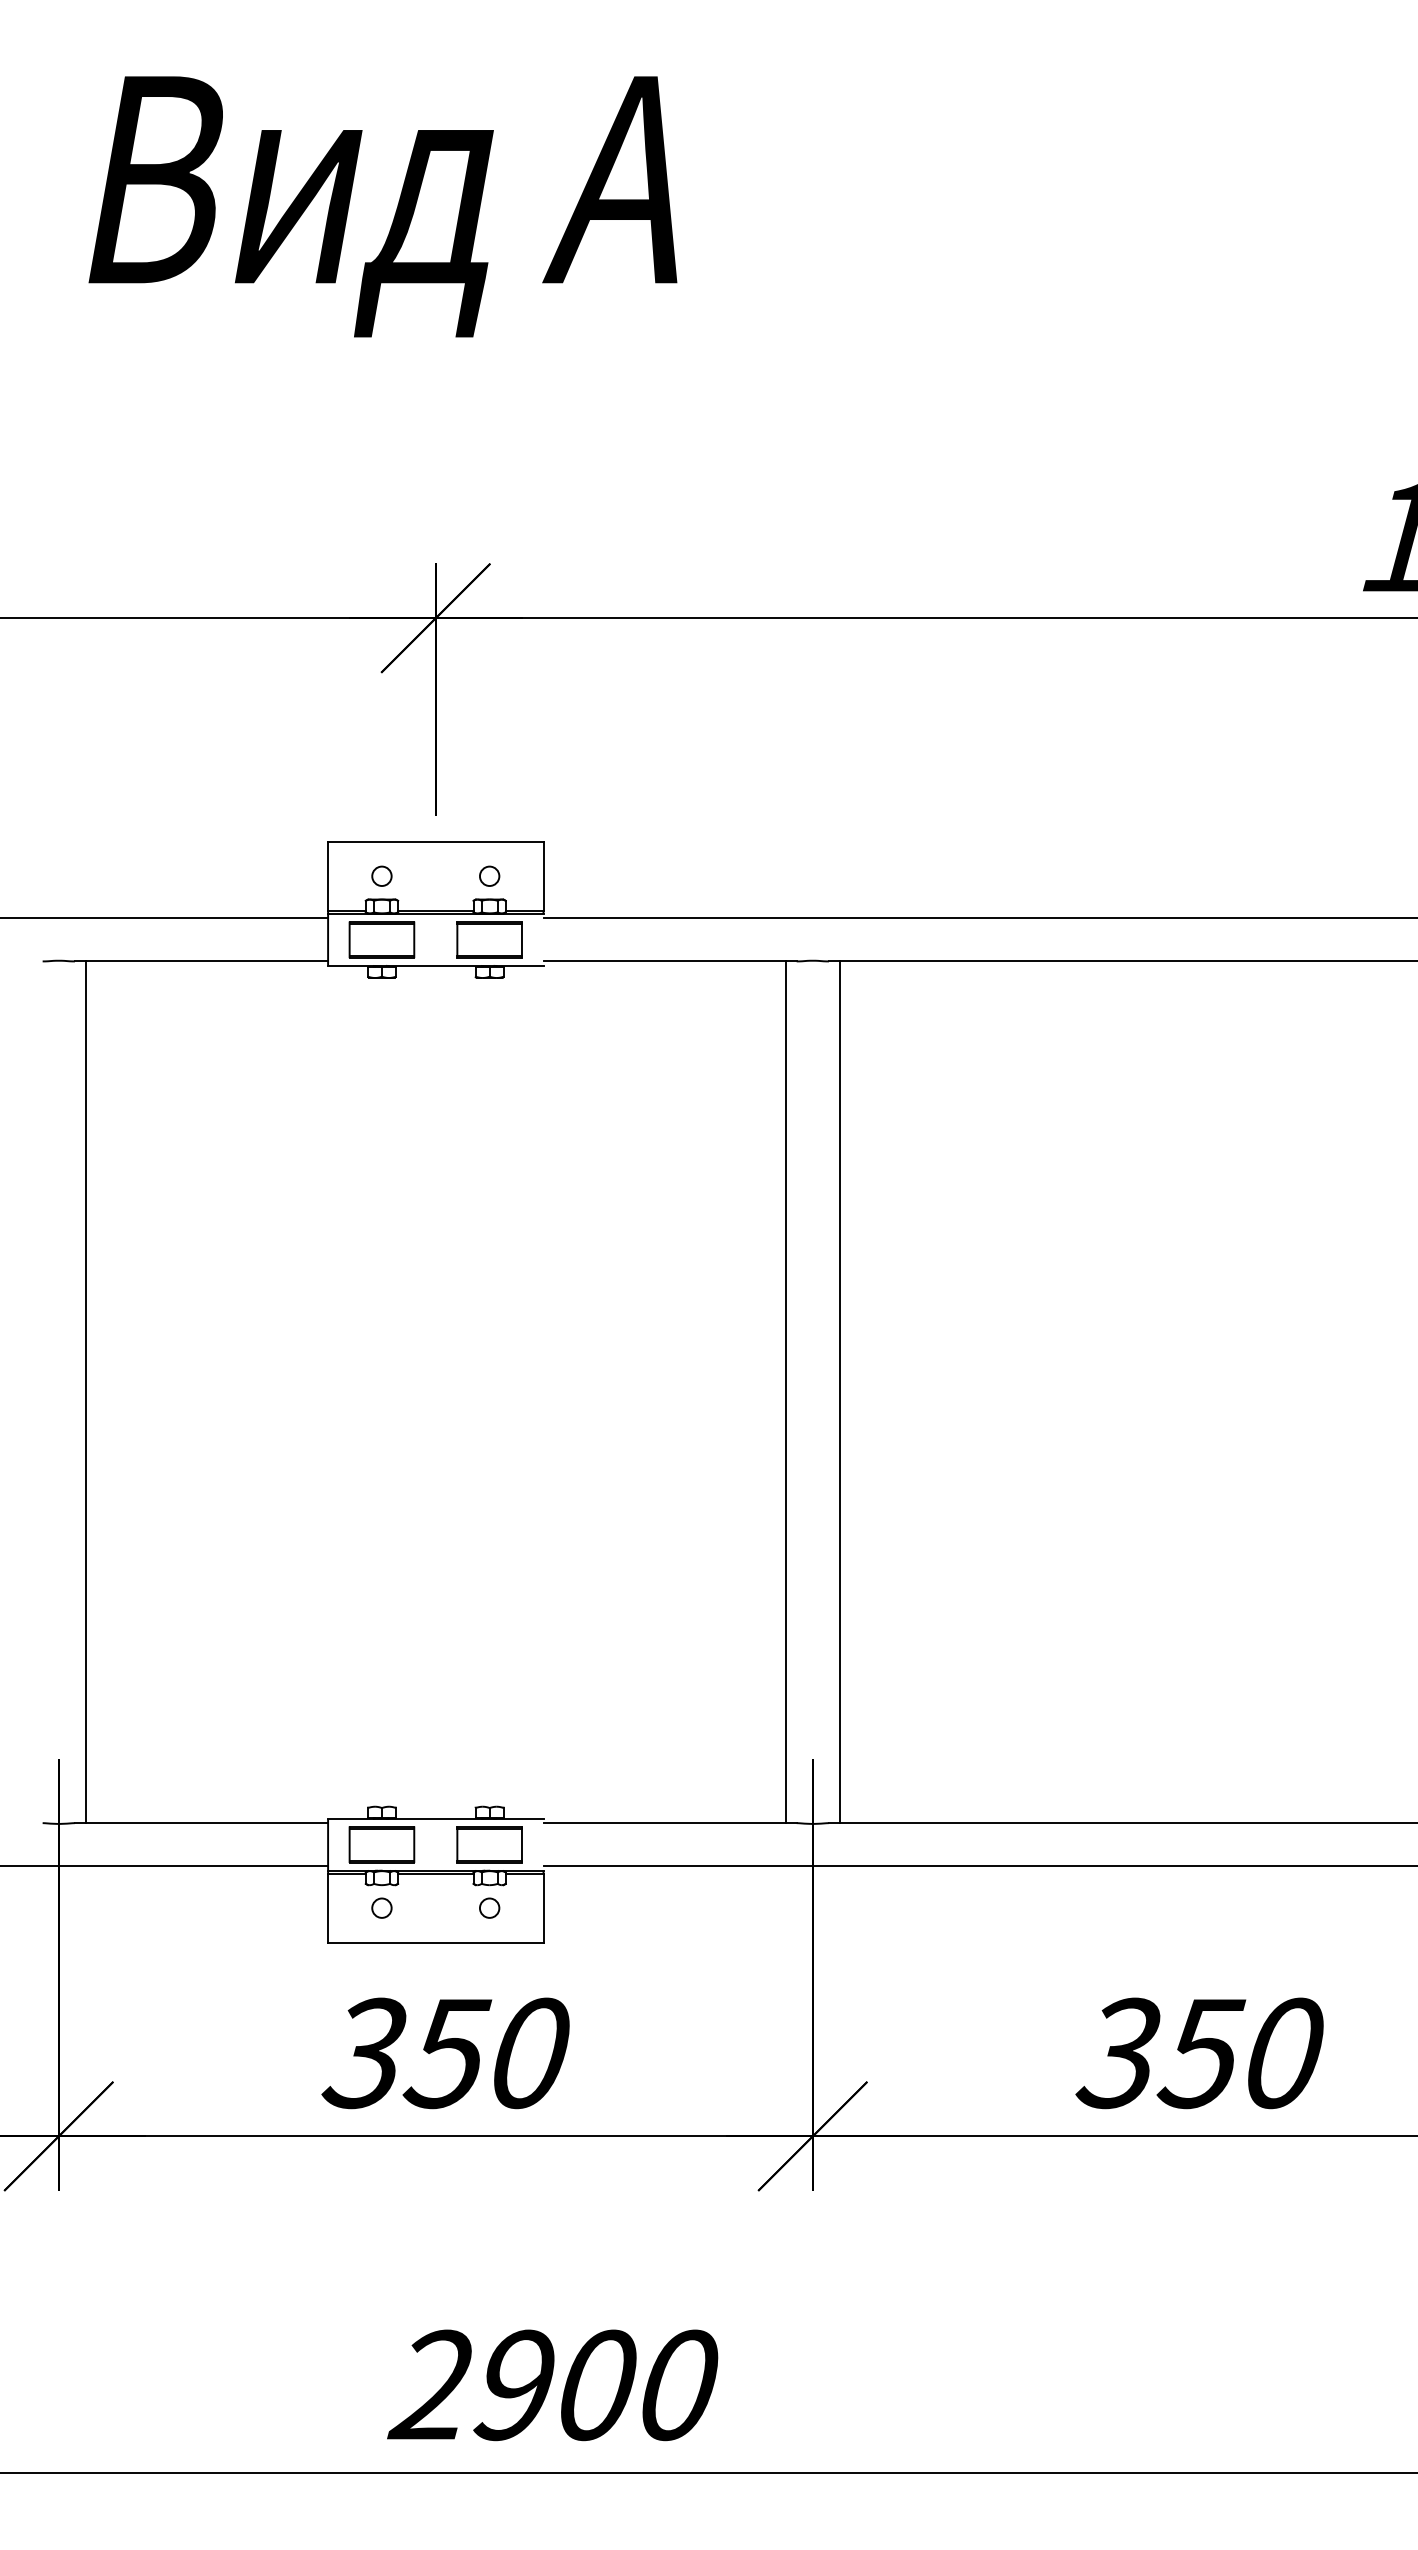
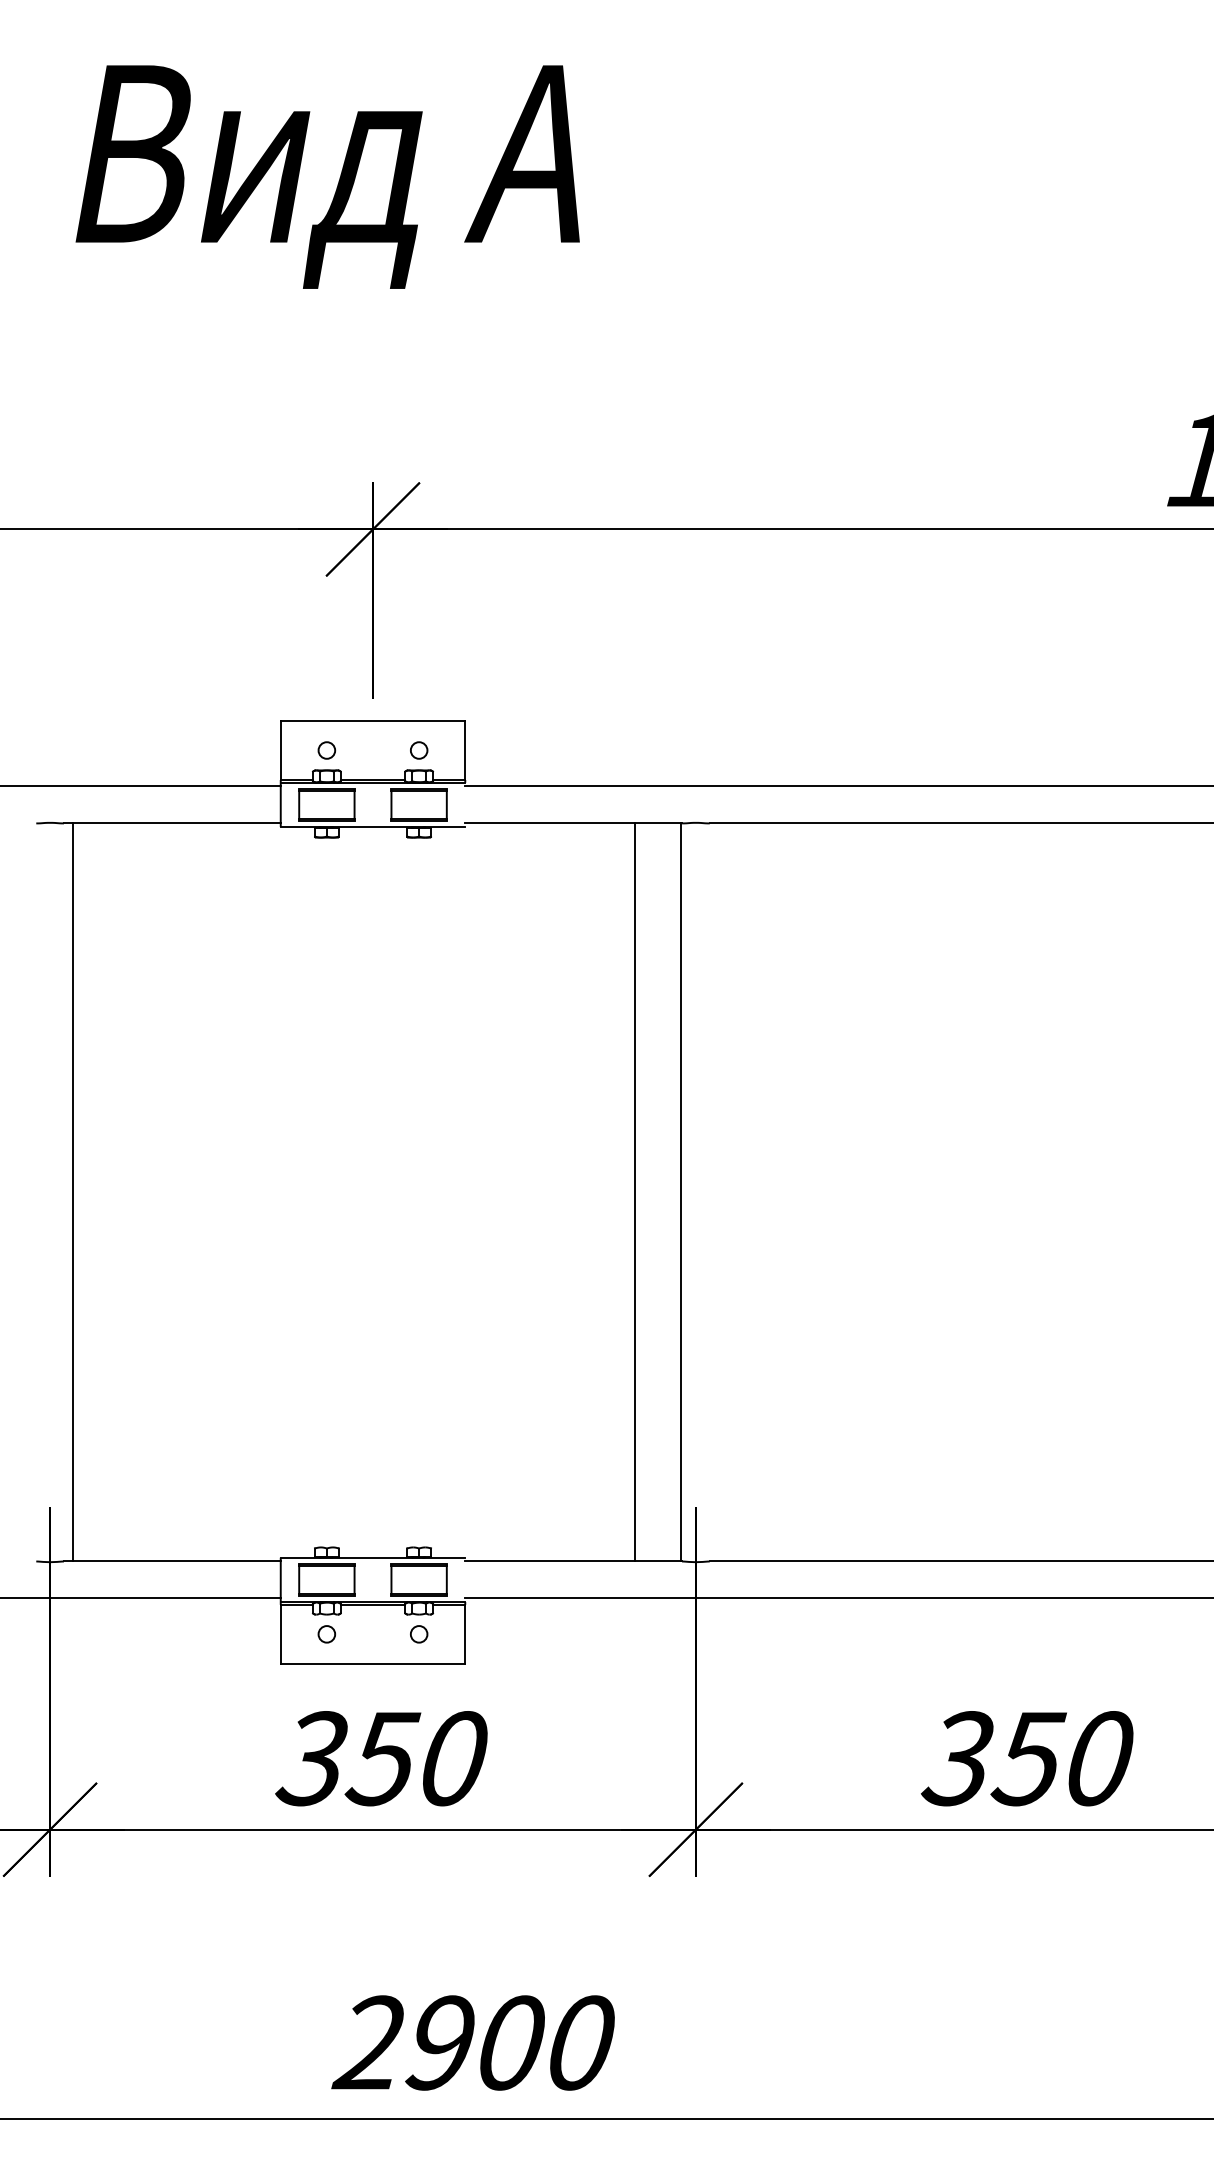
line: (785, 1392) -> (634, 1192), moved
line: (839, 1392) -> (681, 1192), moved

